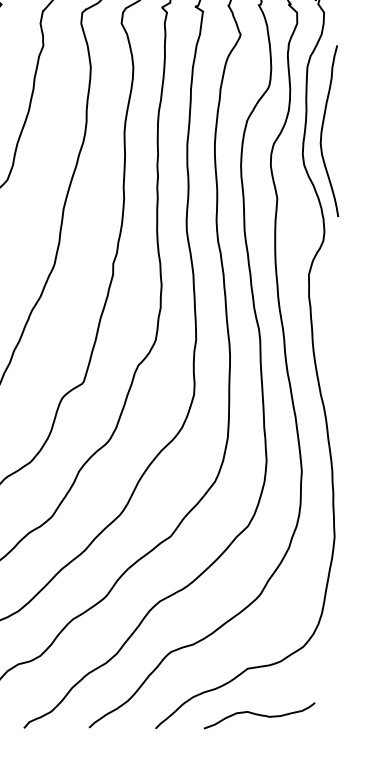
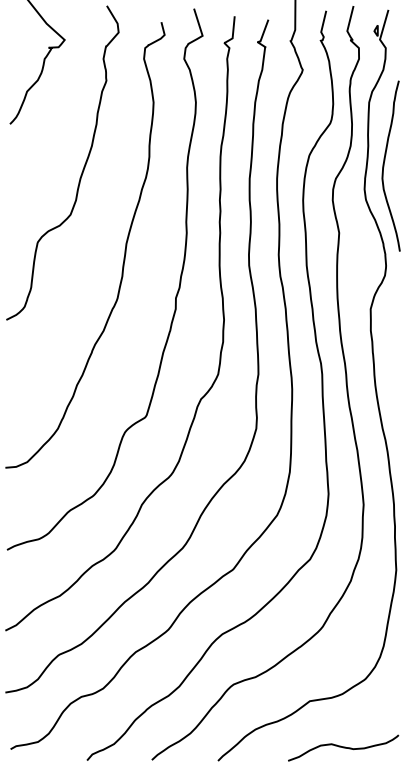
curve: (259, 715) -> (343, 747), moved

